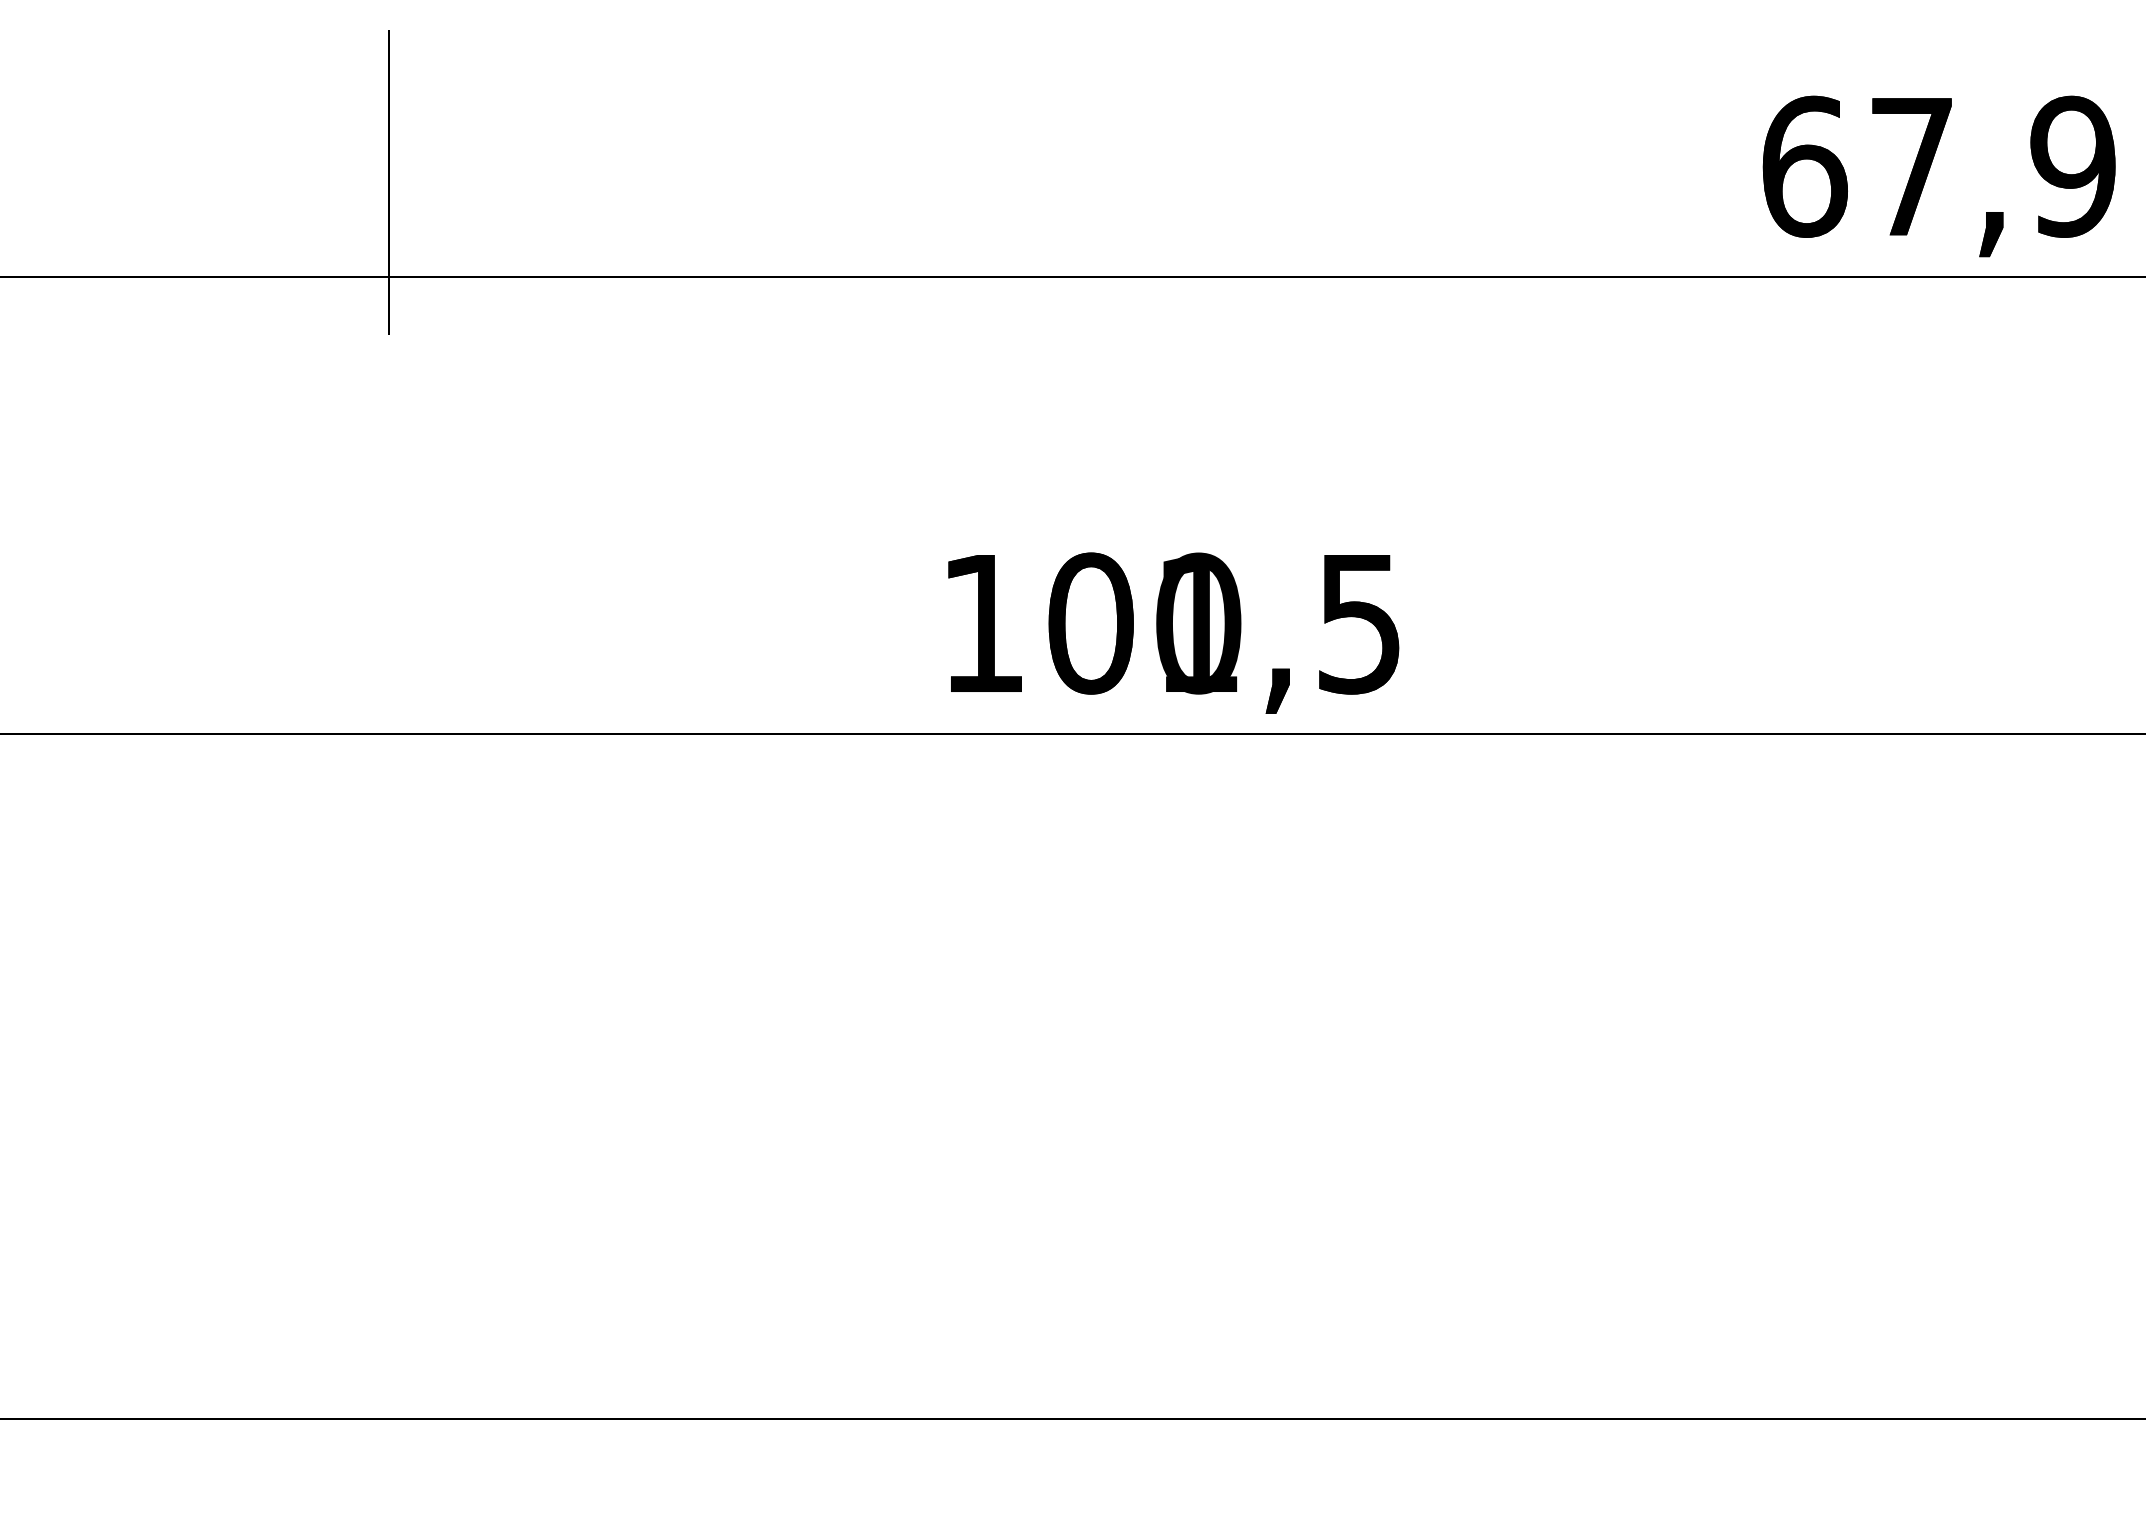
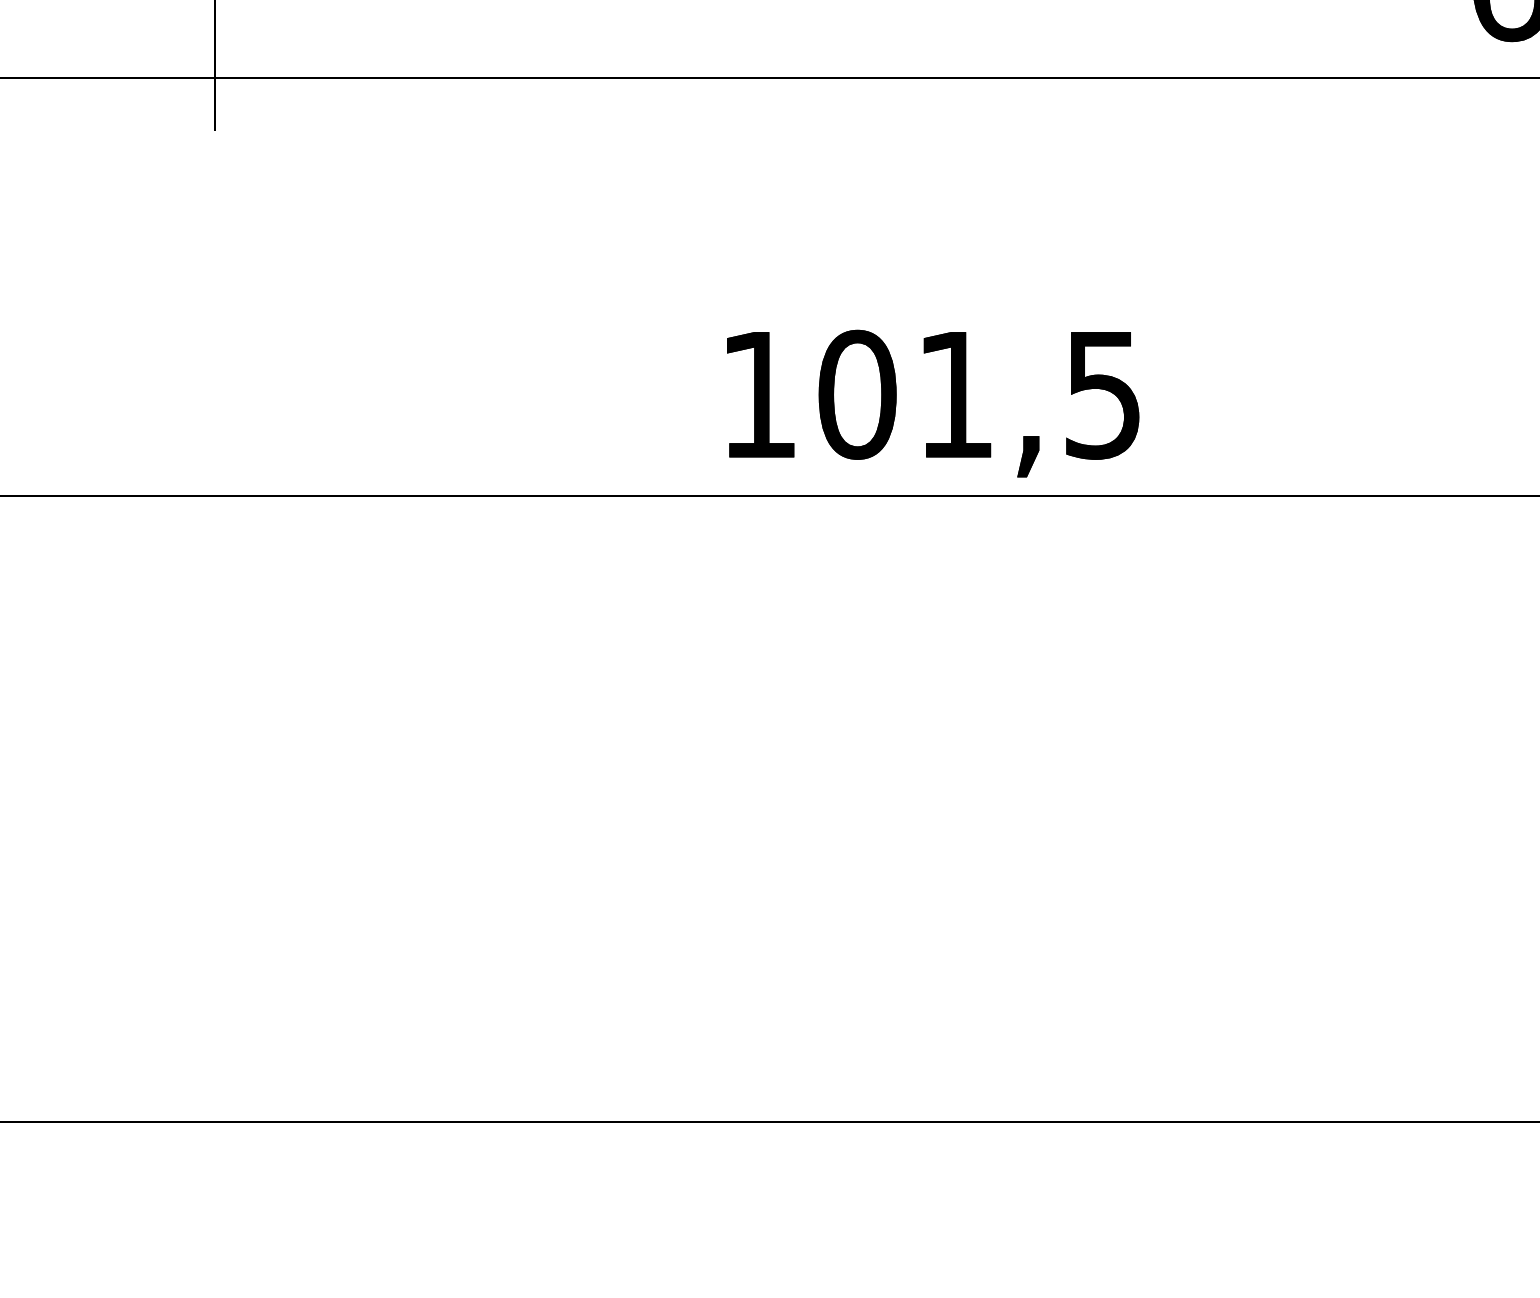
text: (1198, 623) -> (955, 394), 100,5 -> 101,5

